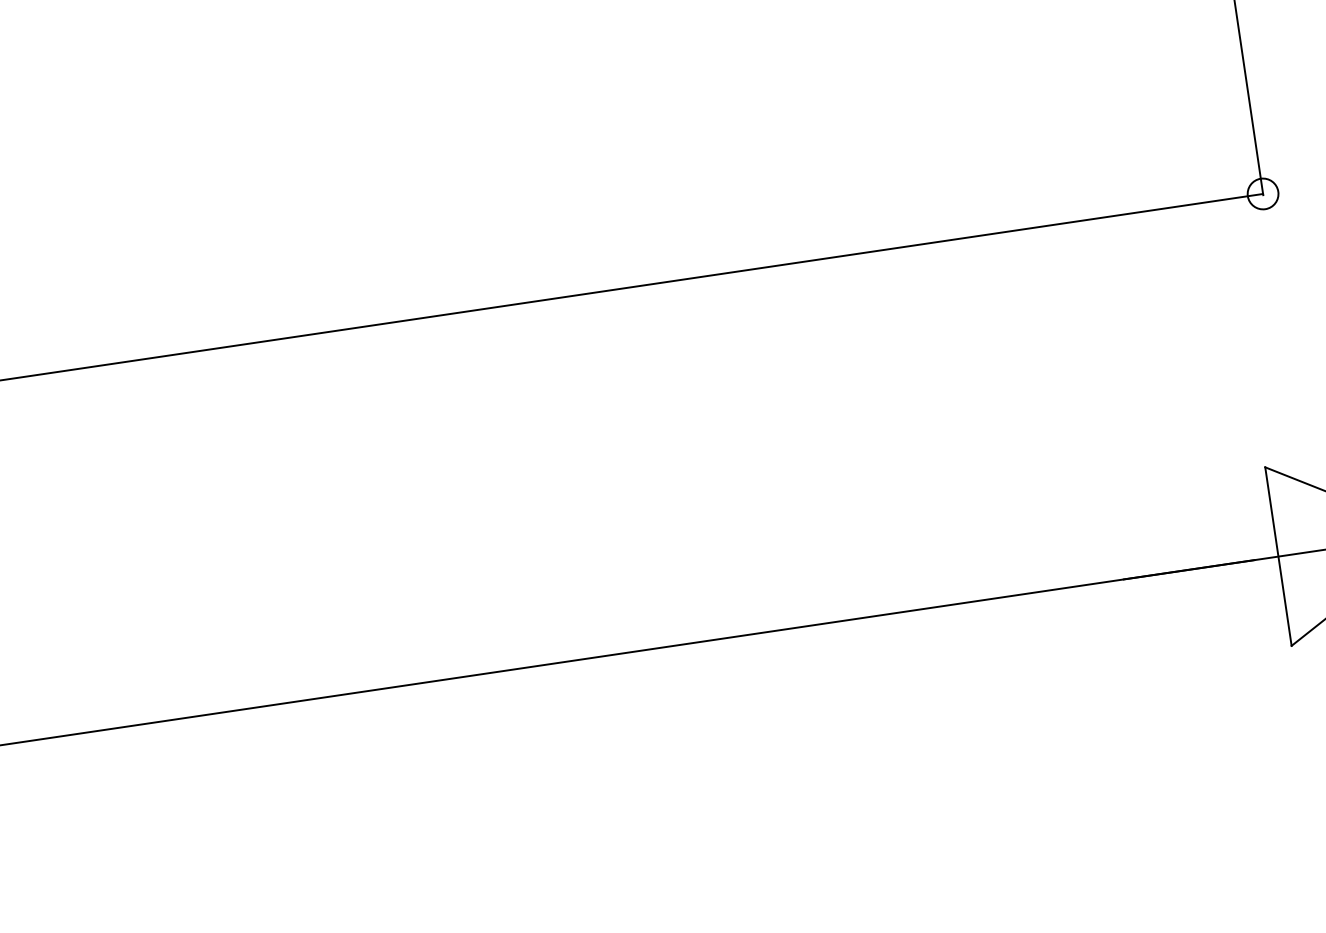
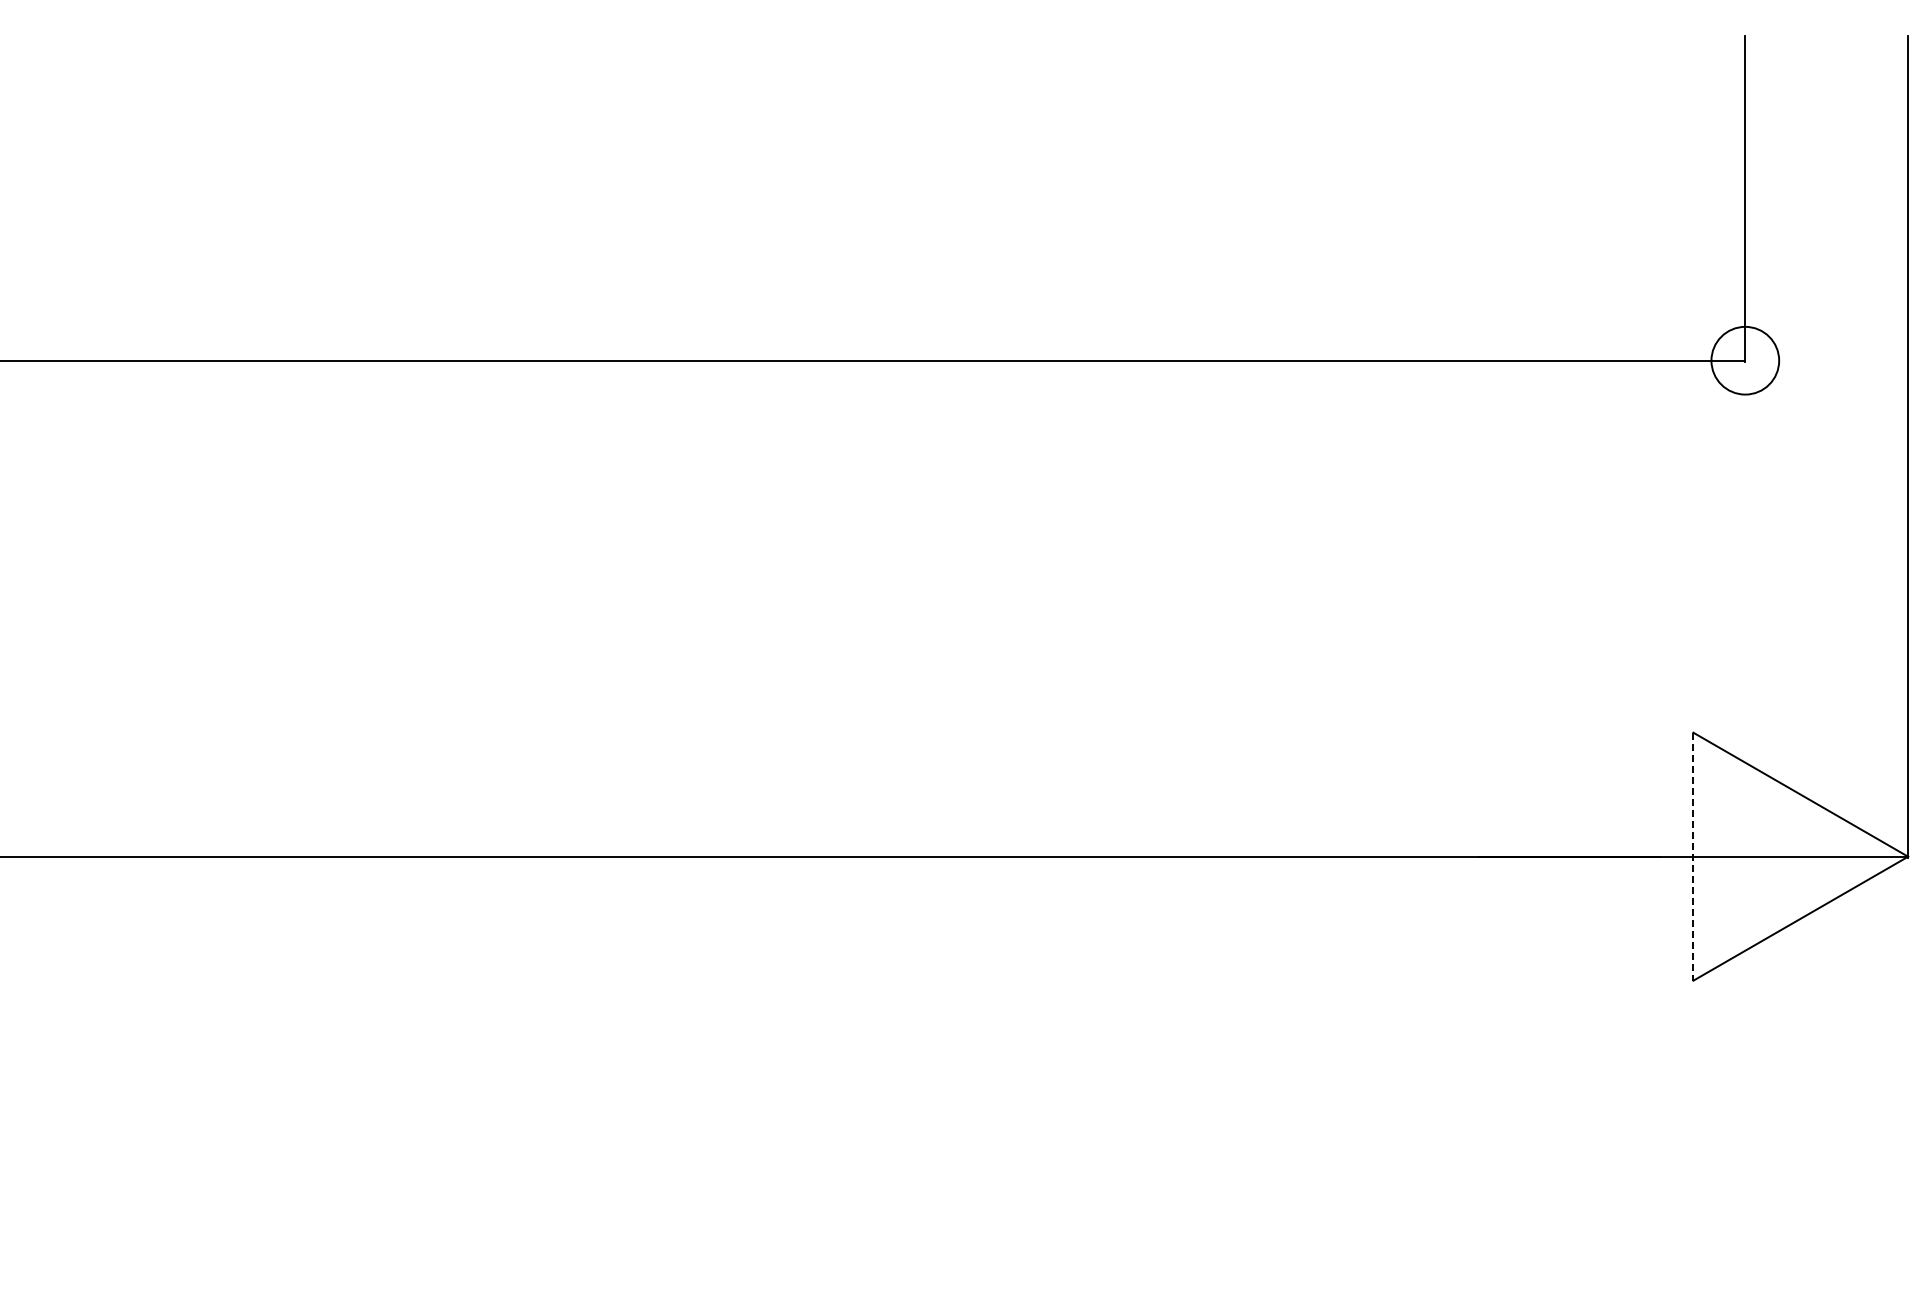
circle: (1263, 193) -> (1745, 360), size x1.6
line: (1278, 556) -> (1693, 856), solid -> dashed

